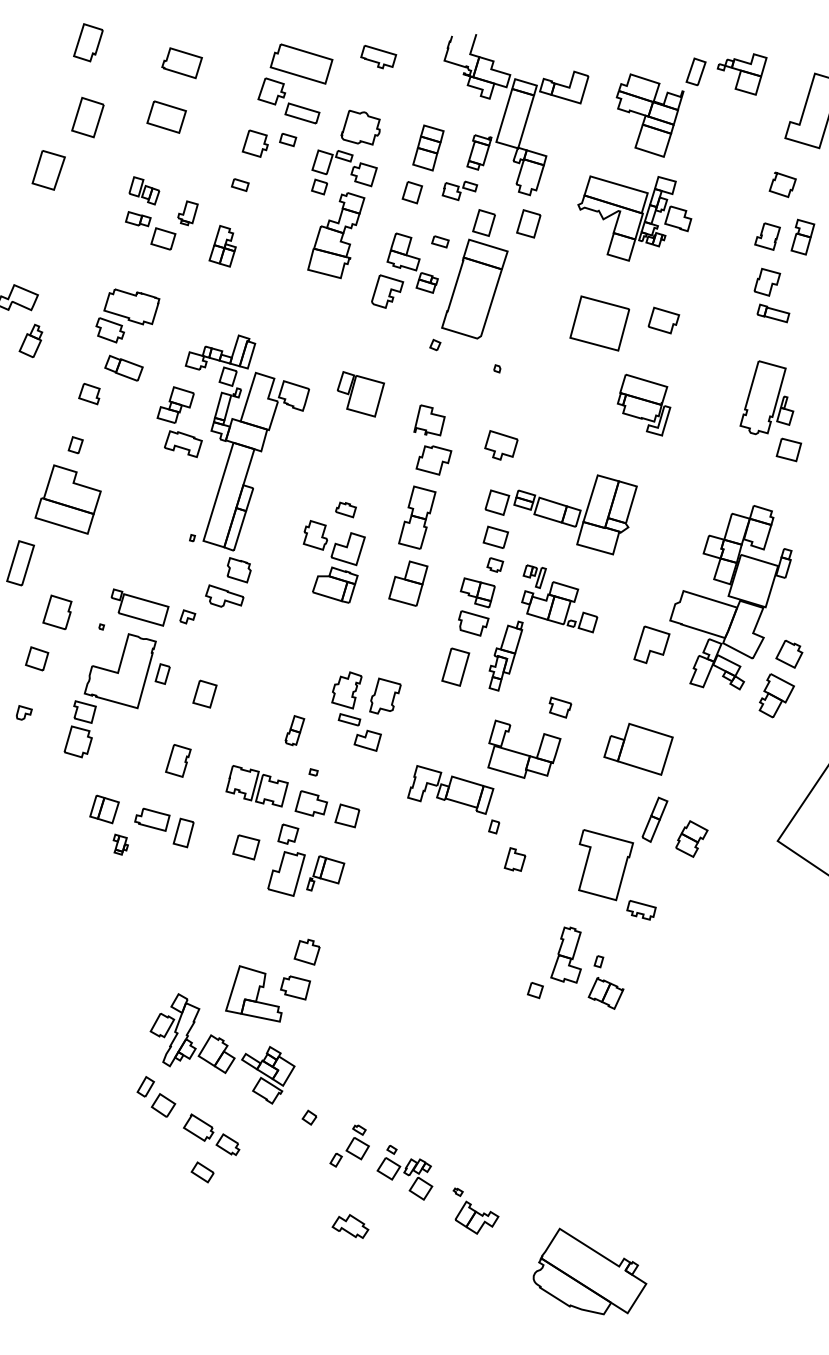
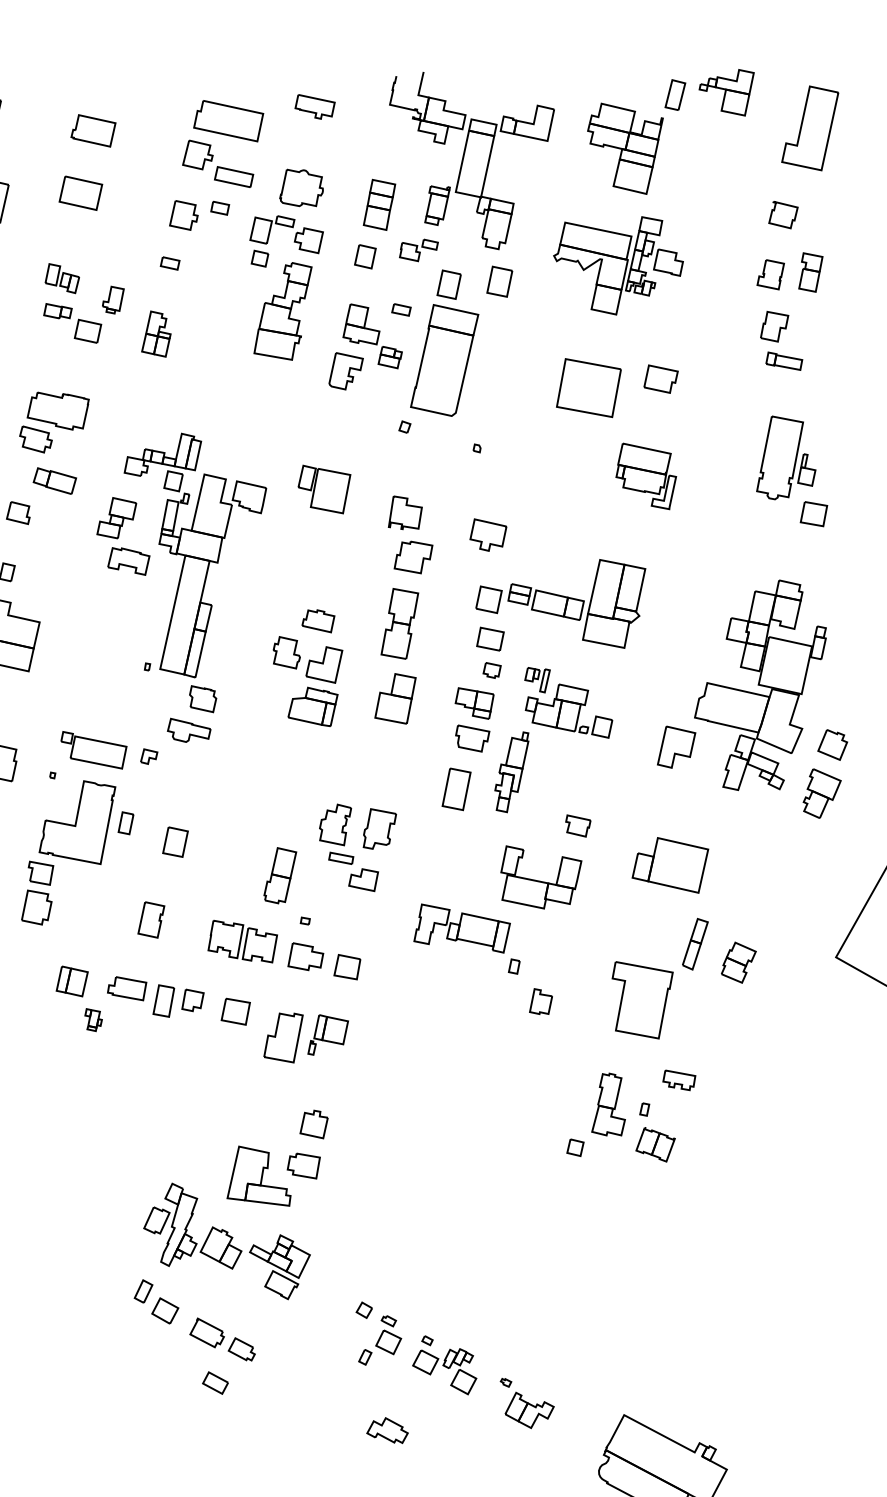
part: (345, 509) -> (317, 620), size x1.43
part: (294, 730) -> (279, 875), size x1.67
part: (288, 833) -> (193, 999), moved
part: (641, 910) -> (679, 1080), moved
part: (309, 1117) -> (364, 1310), moved

